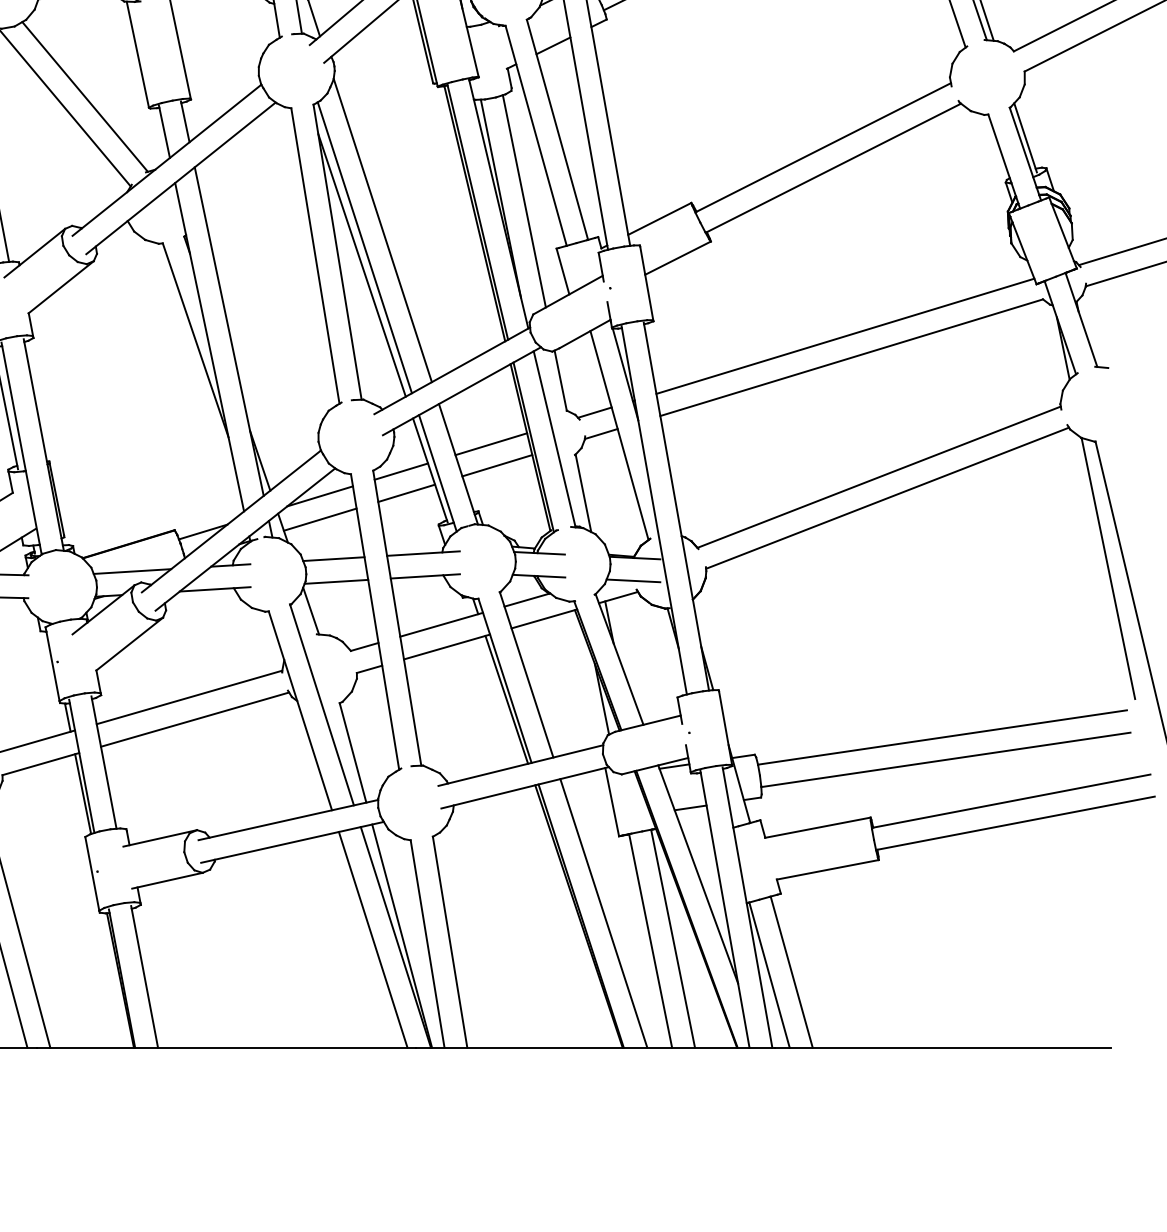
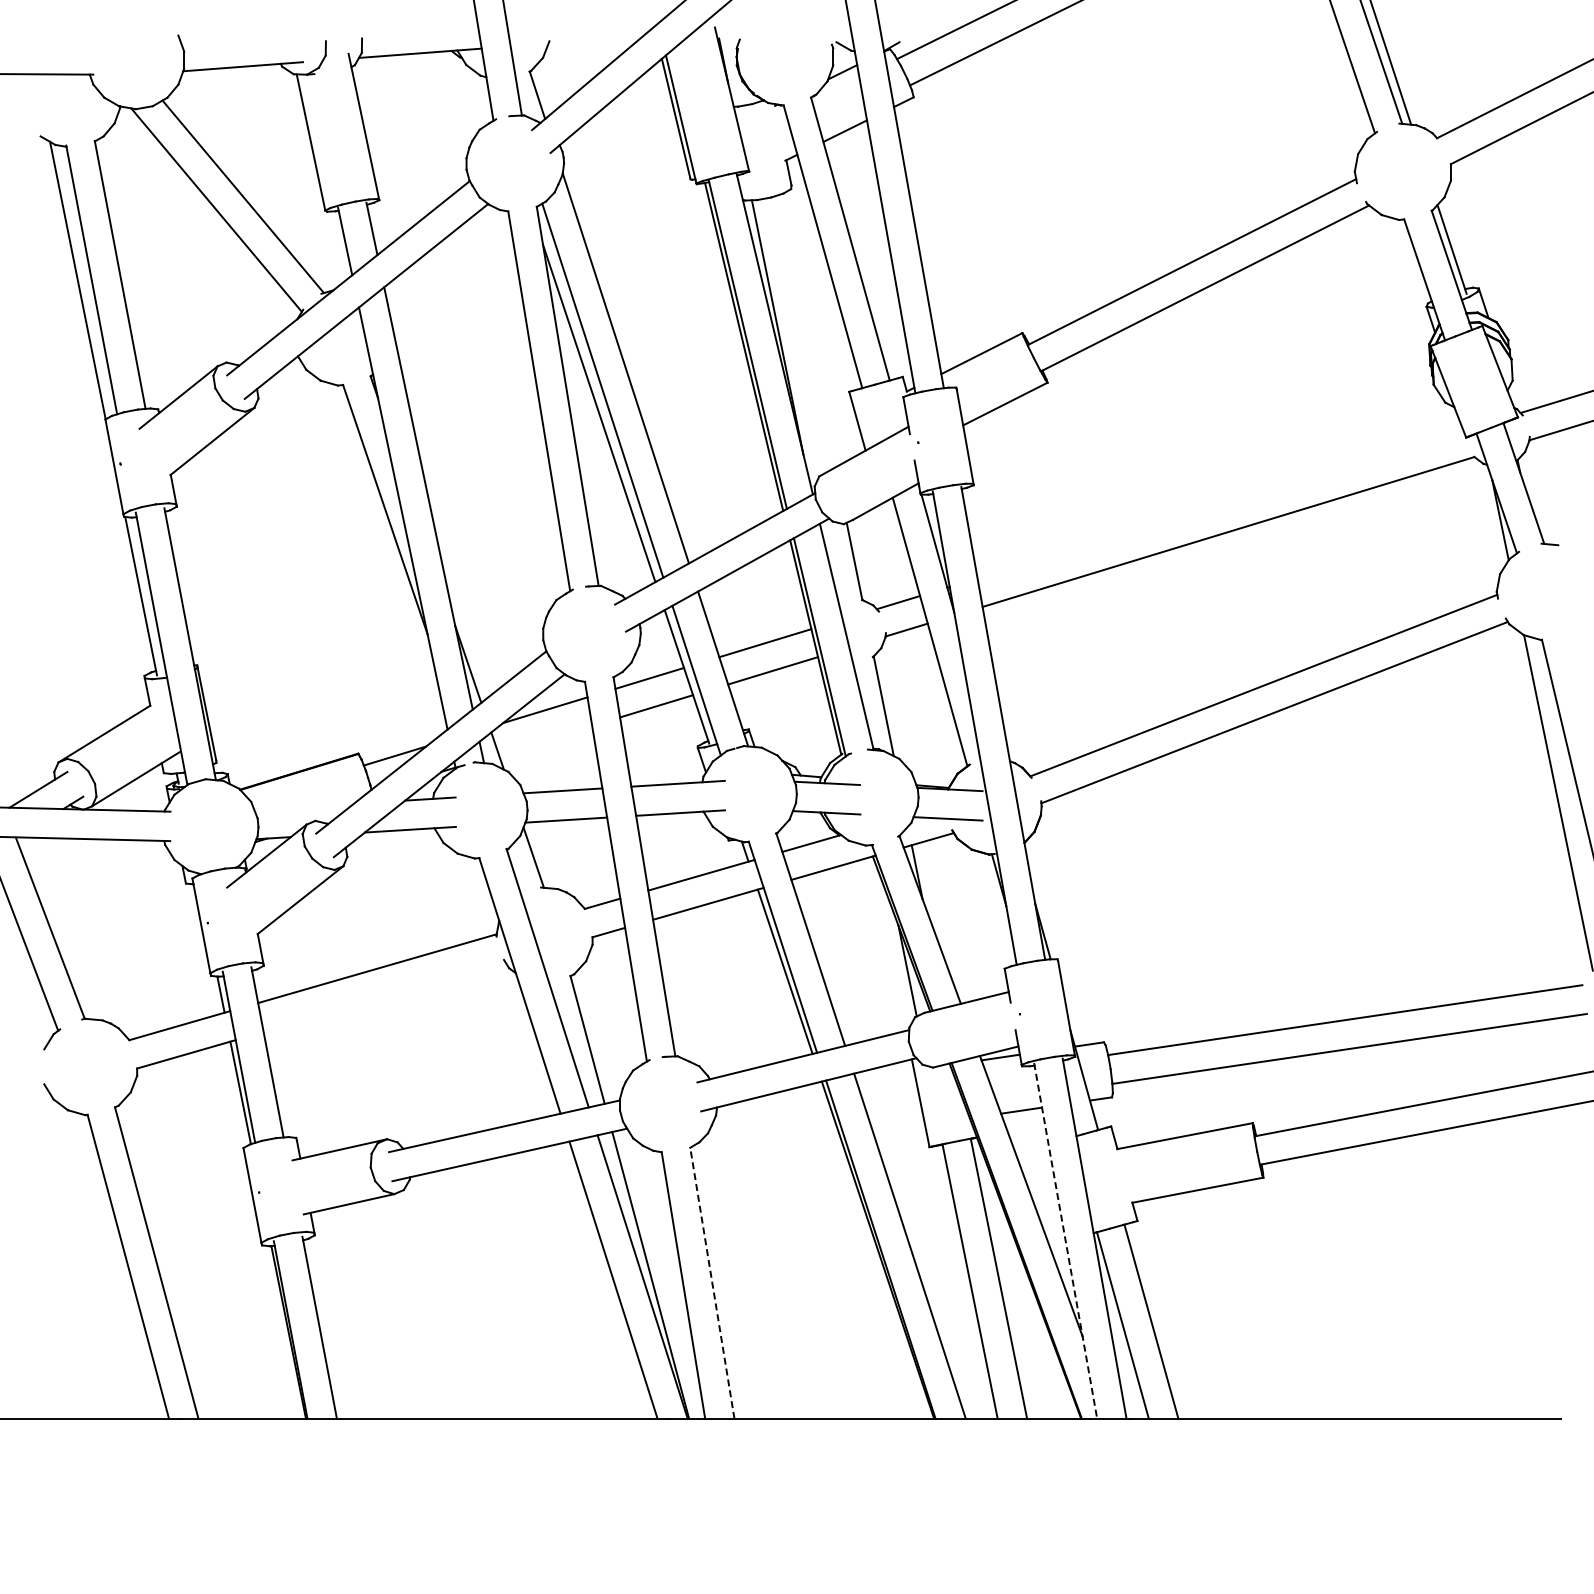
line: (524, 200) -> (807, 330), removed
line: (845, 336) -> (1220, 504), removed
line: (320, 519) -> (545, 739), removed
line: (132, 571) -> (303, 806), removed
line: (195, 719) -> (384, 997), removed
line: (724, 908) -> (1065, 1240), solid -> dashed
line: (450, 941) -> (712, 1282), solid -> dashed

